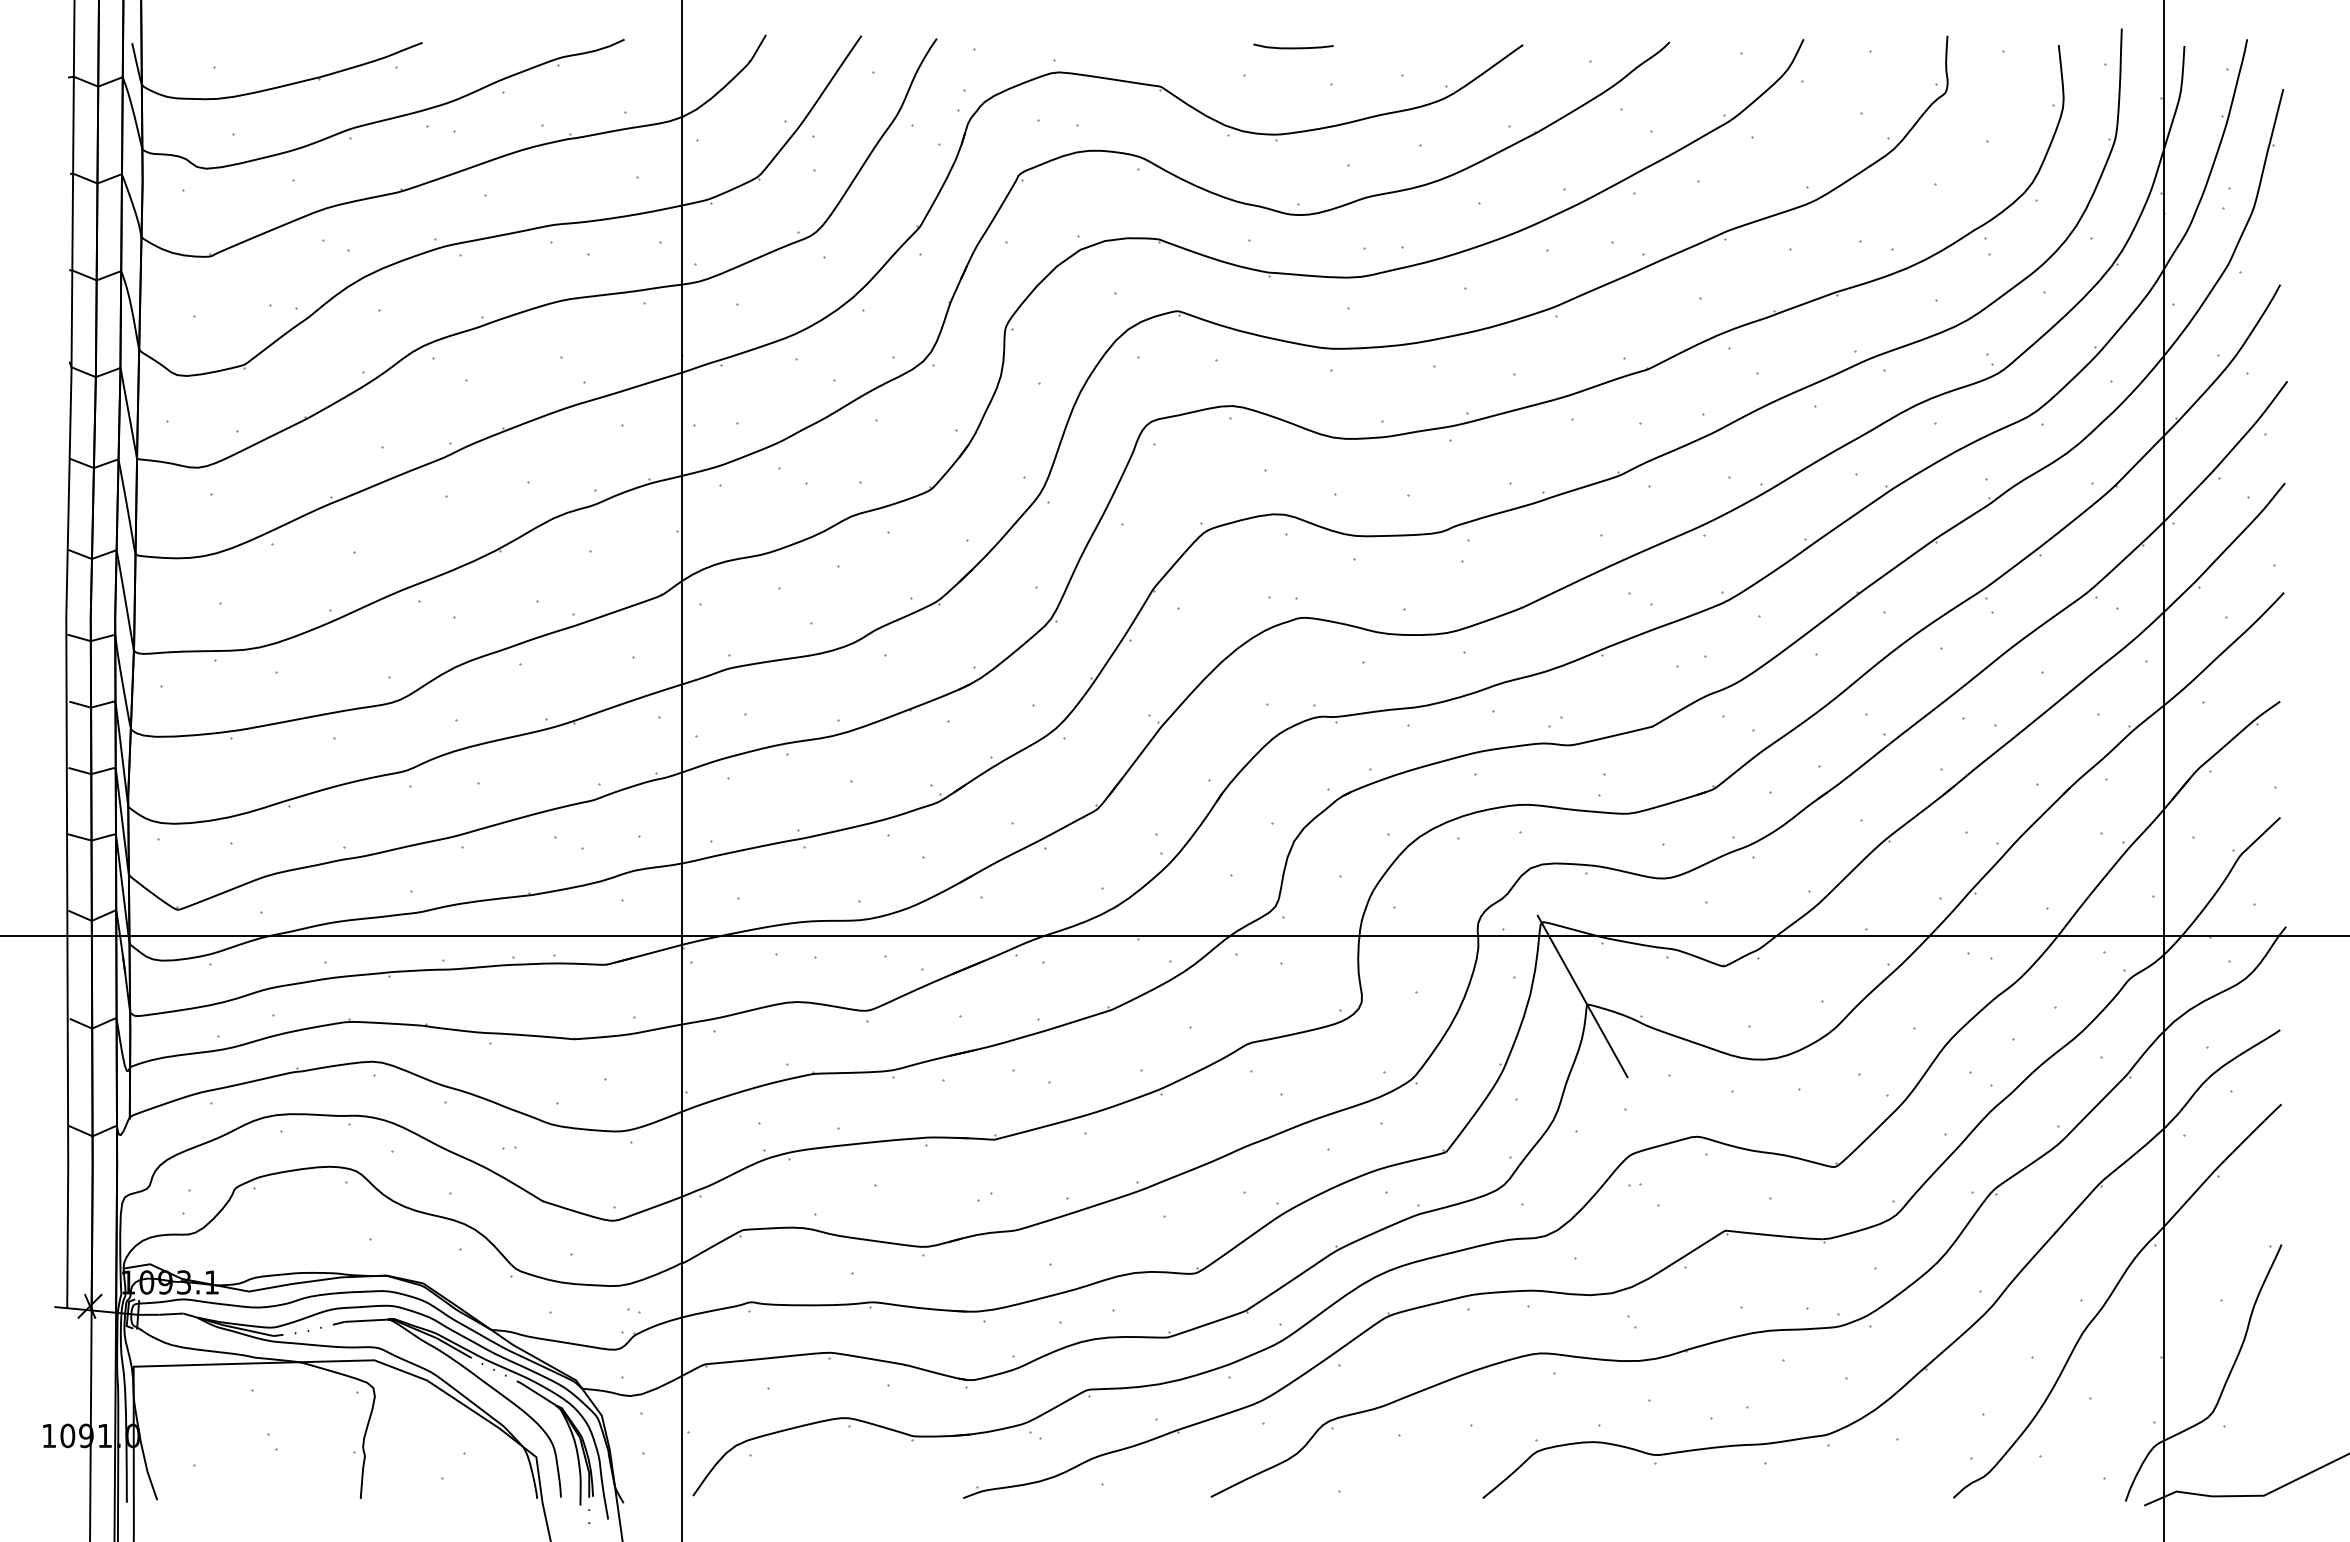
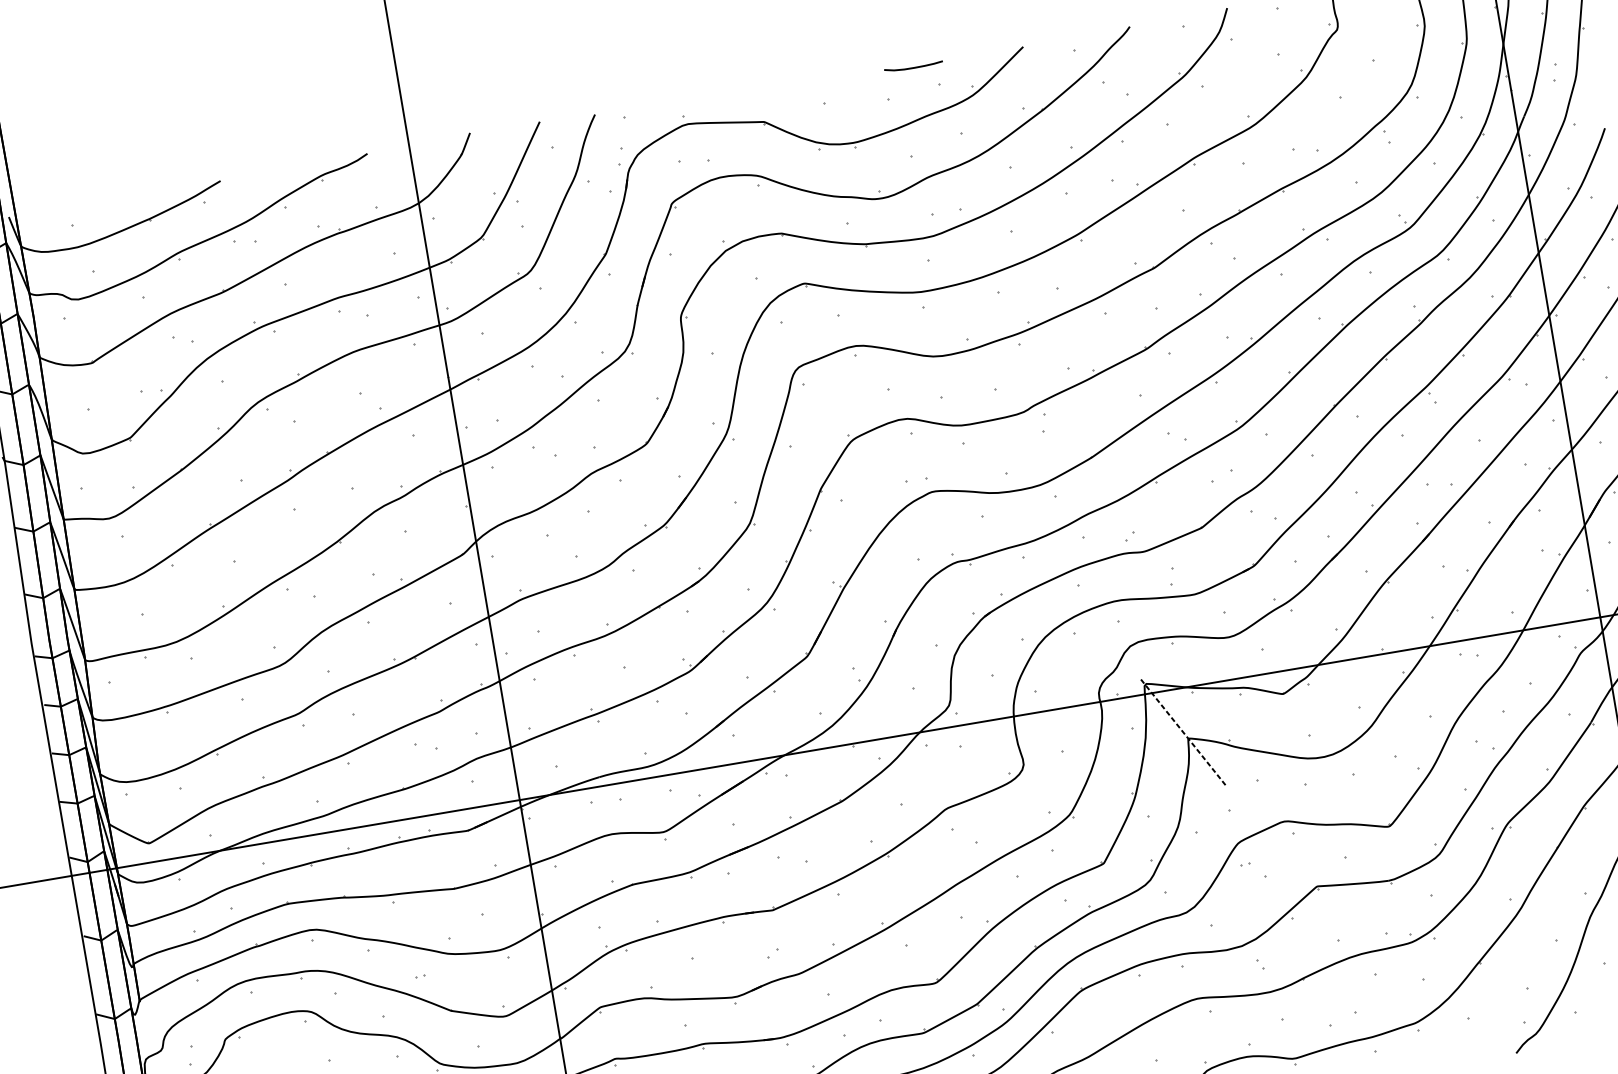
curve: (1293, 47) -> (913, 67), moved
line: (1582, 996) -> (1183, 733), solid -> dashed

